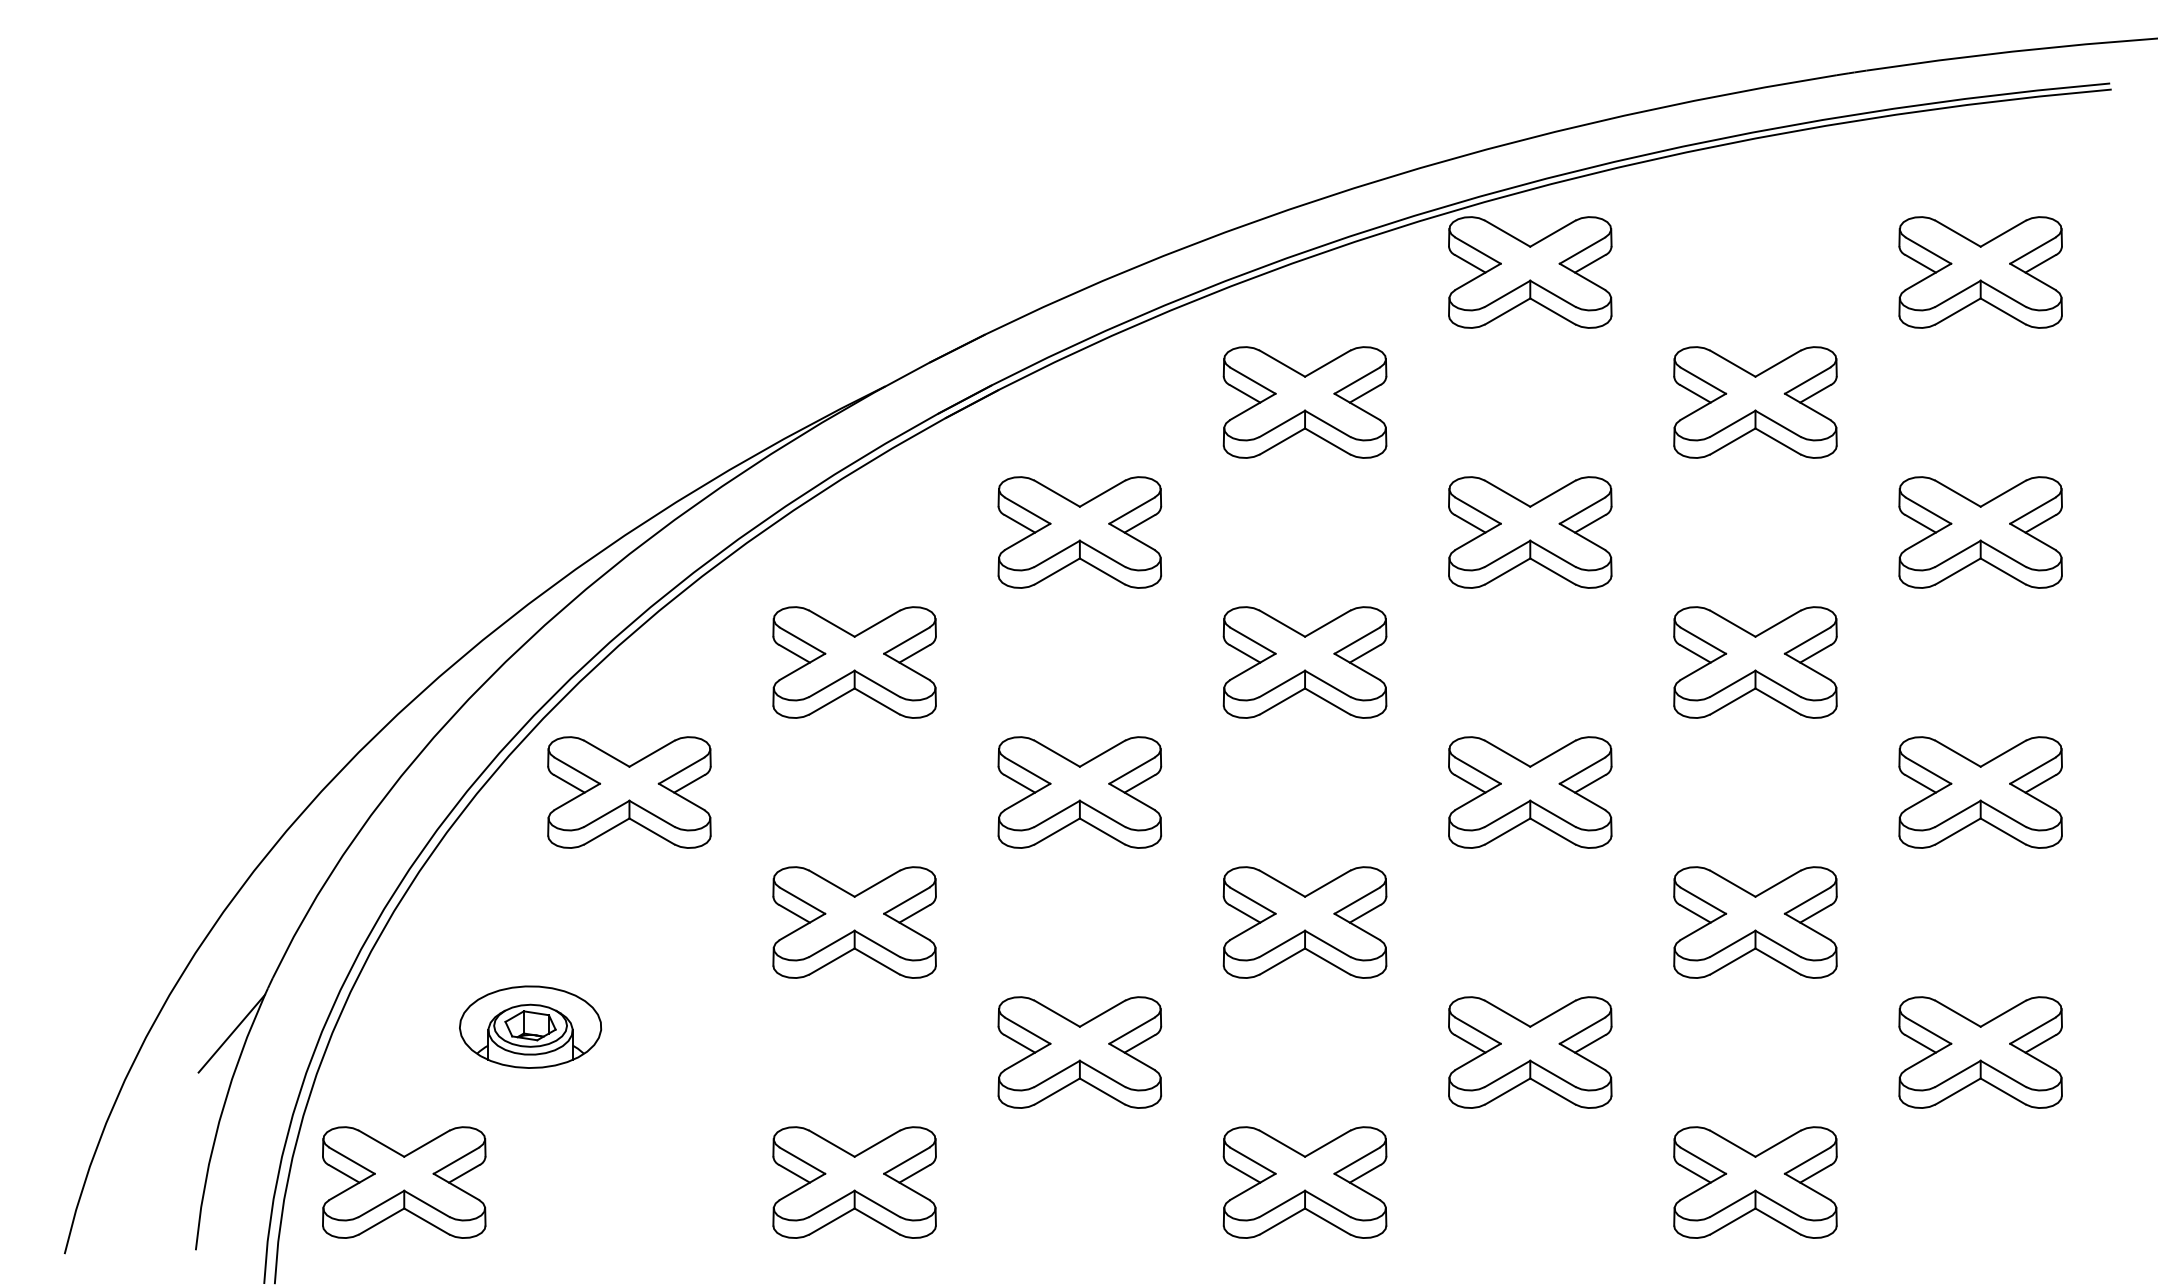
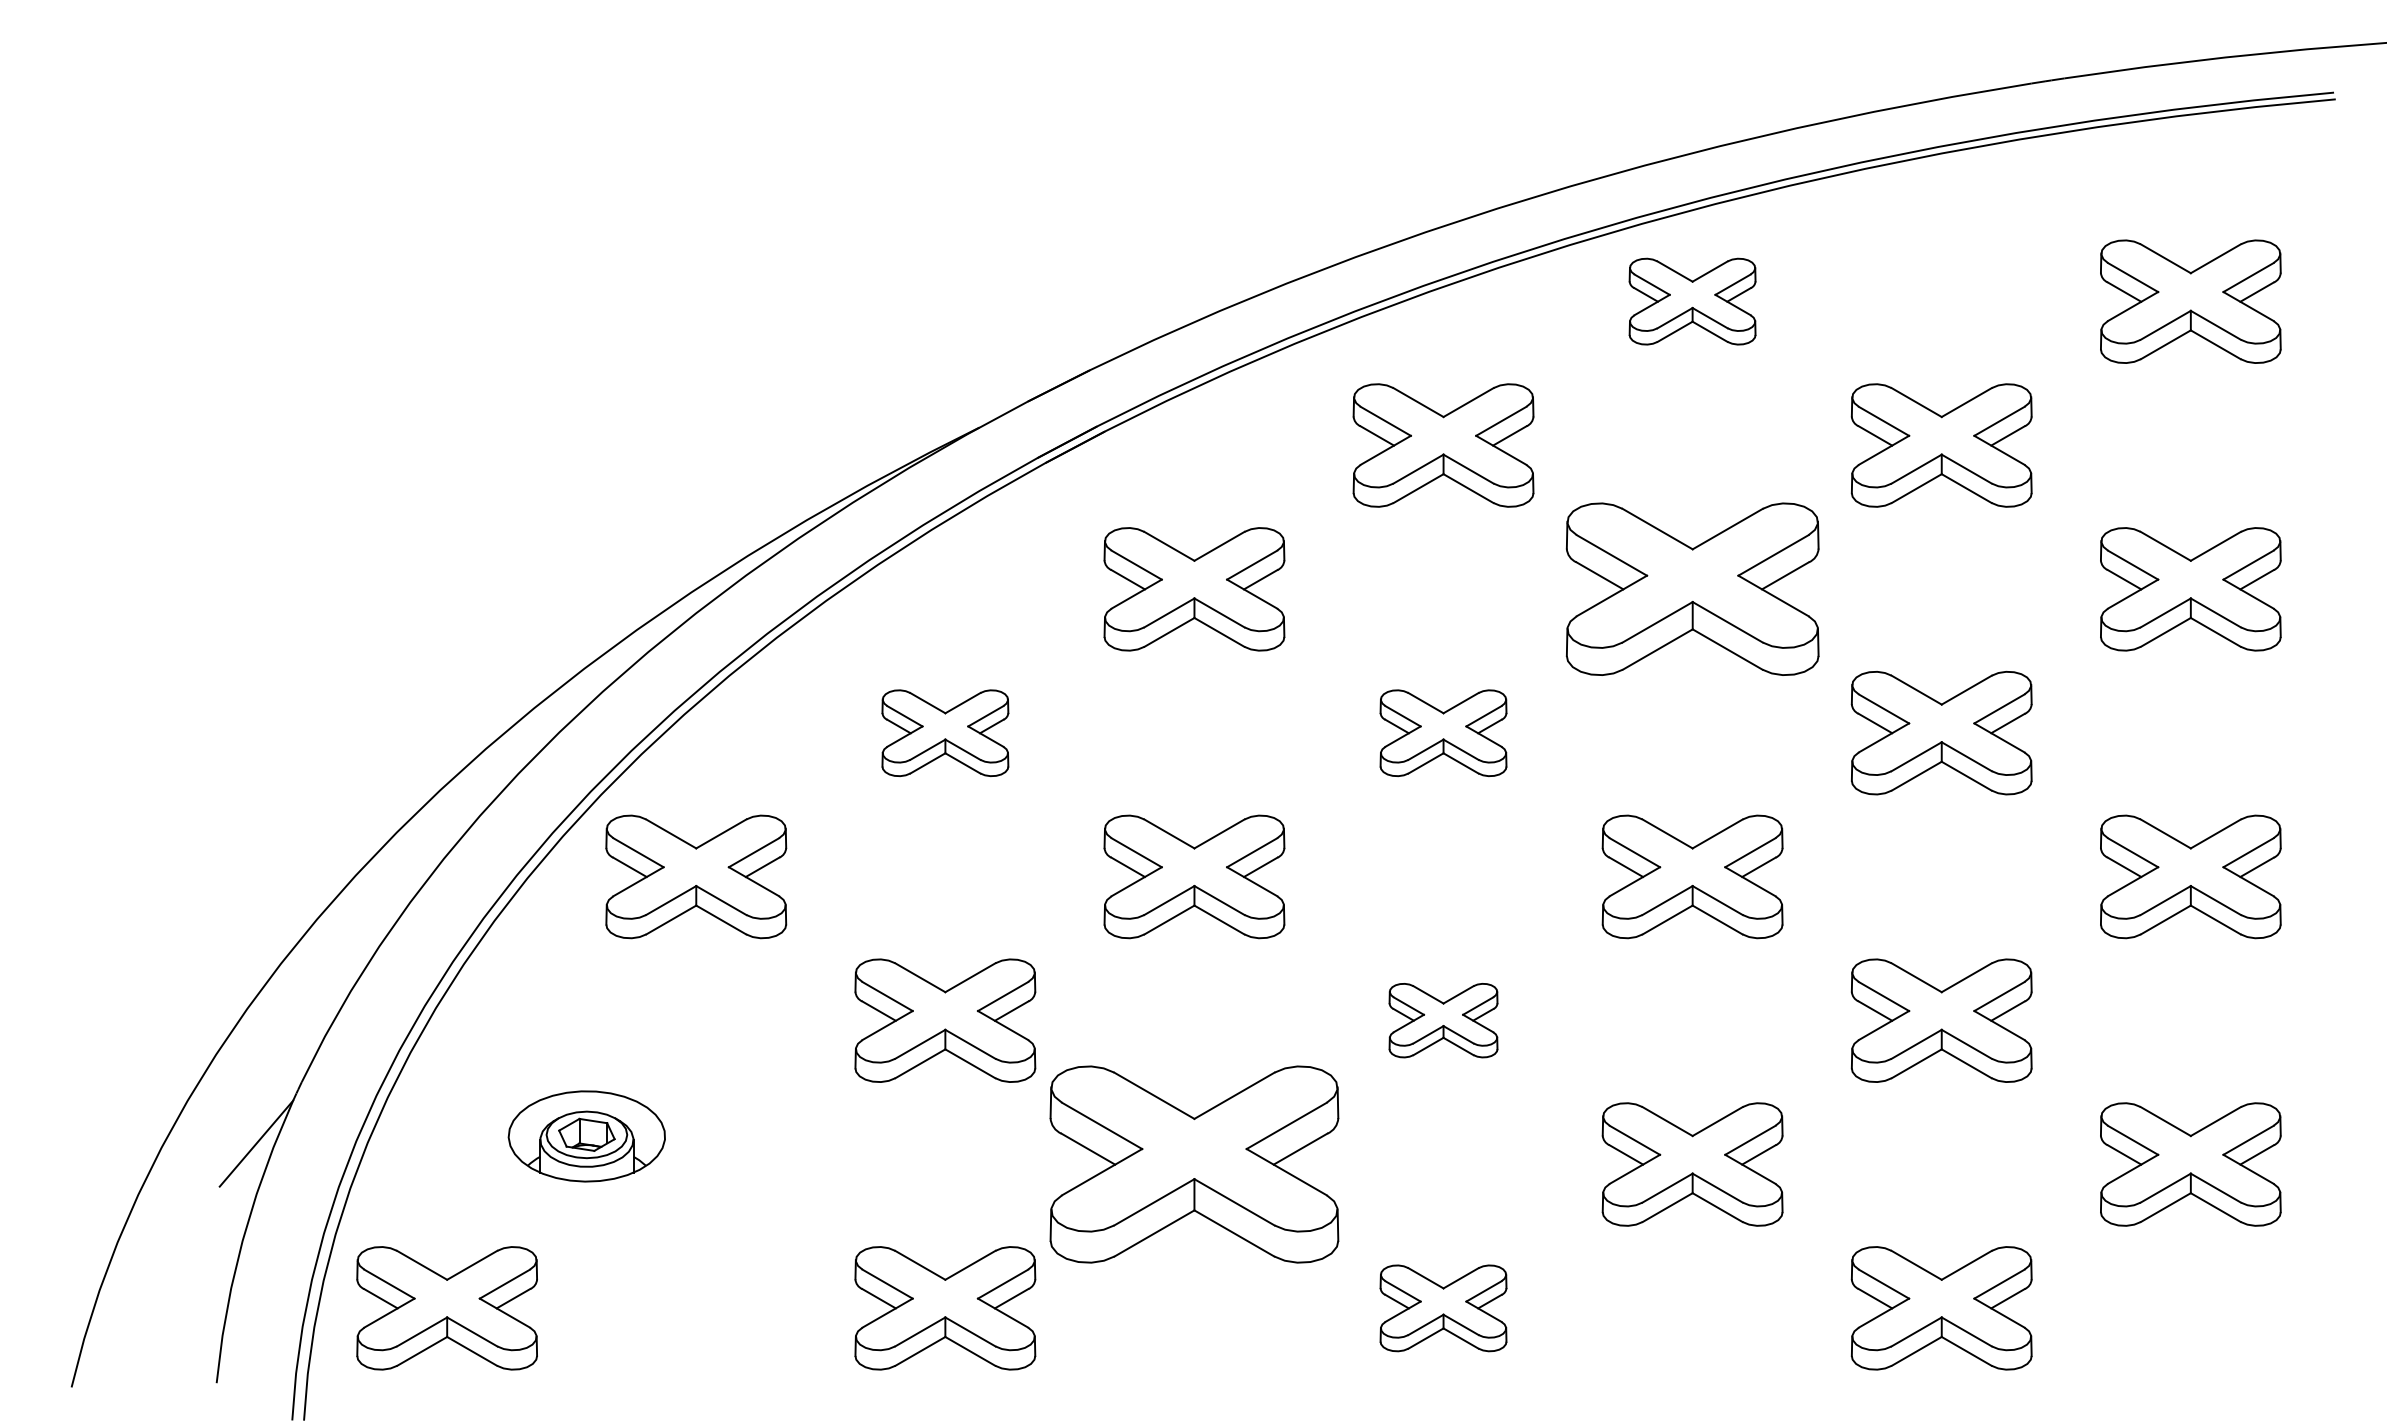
part: (1530, 272) -> (1692, 301), size x0.7
part: (1530, 532) -> (1692, 589), size x1.4
part: (854, 662) -> (945, 733), size x0.7
part: (1305, 662) -> (1443, 733), size x0.7
part: (1305, 922) -> (1443, 1020), size x0.6
part: (1079, 1052) -> (1194, 1164), size x1.6
part: (1305, 1182) -> (1443, 1308), size x0.7

